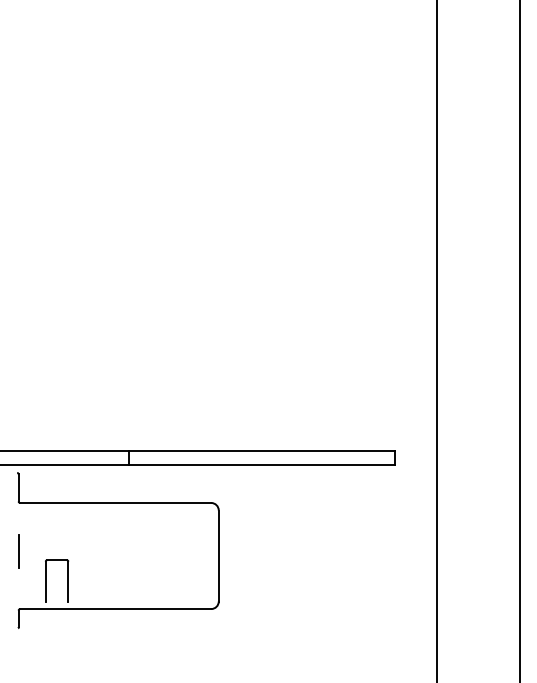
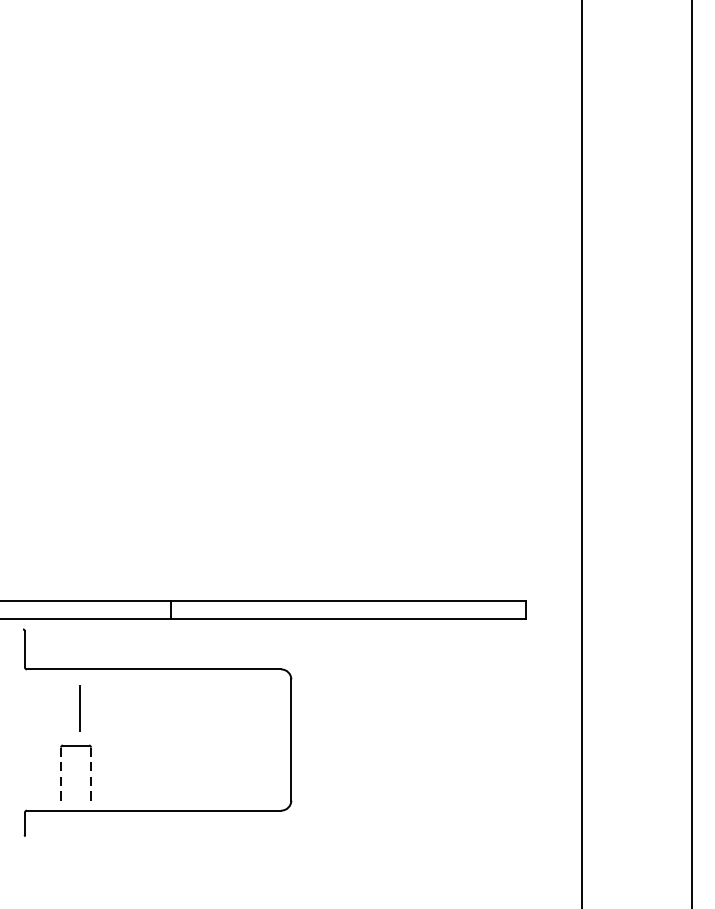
line: (18, 551) -> (79, 708), moved
line: (45, 581) -> (60, 773), solid -> dashed
line: (68, 581) -> (91, 773), solid -> dashed

